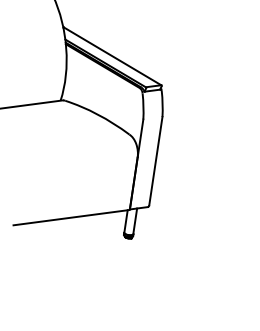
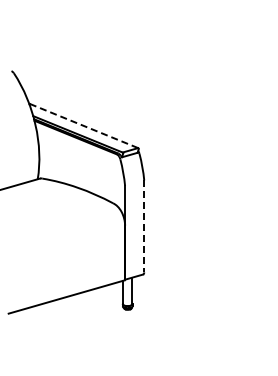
line: (112, 55) -> (83, 125), solid -> dashed
line: (156, 161) -> (144, 226), solid -> dashed

